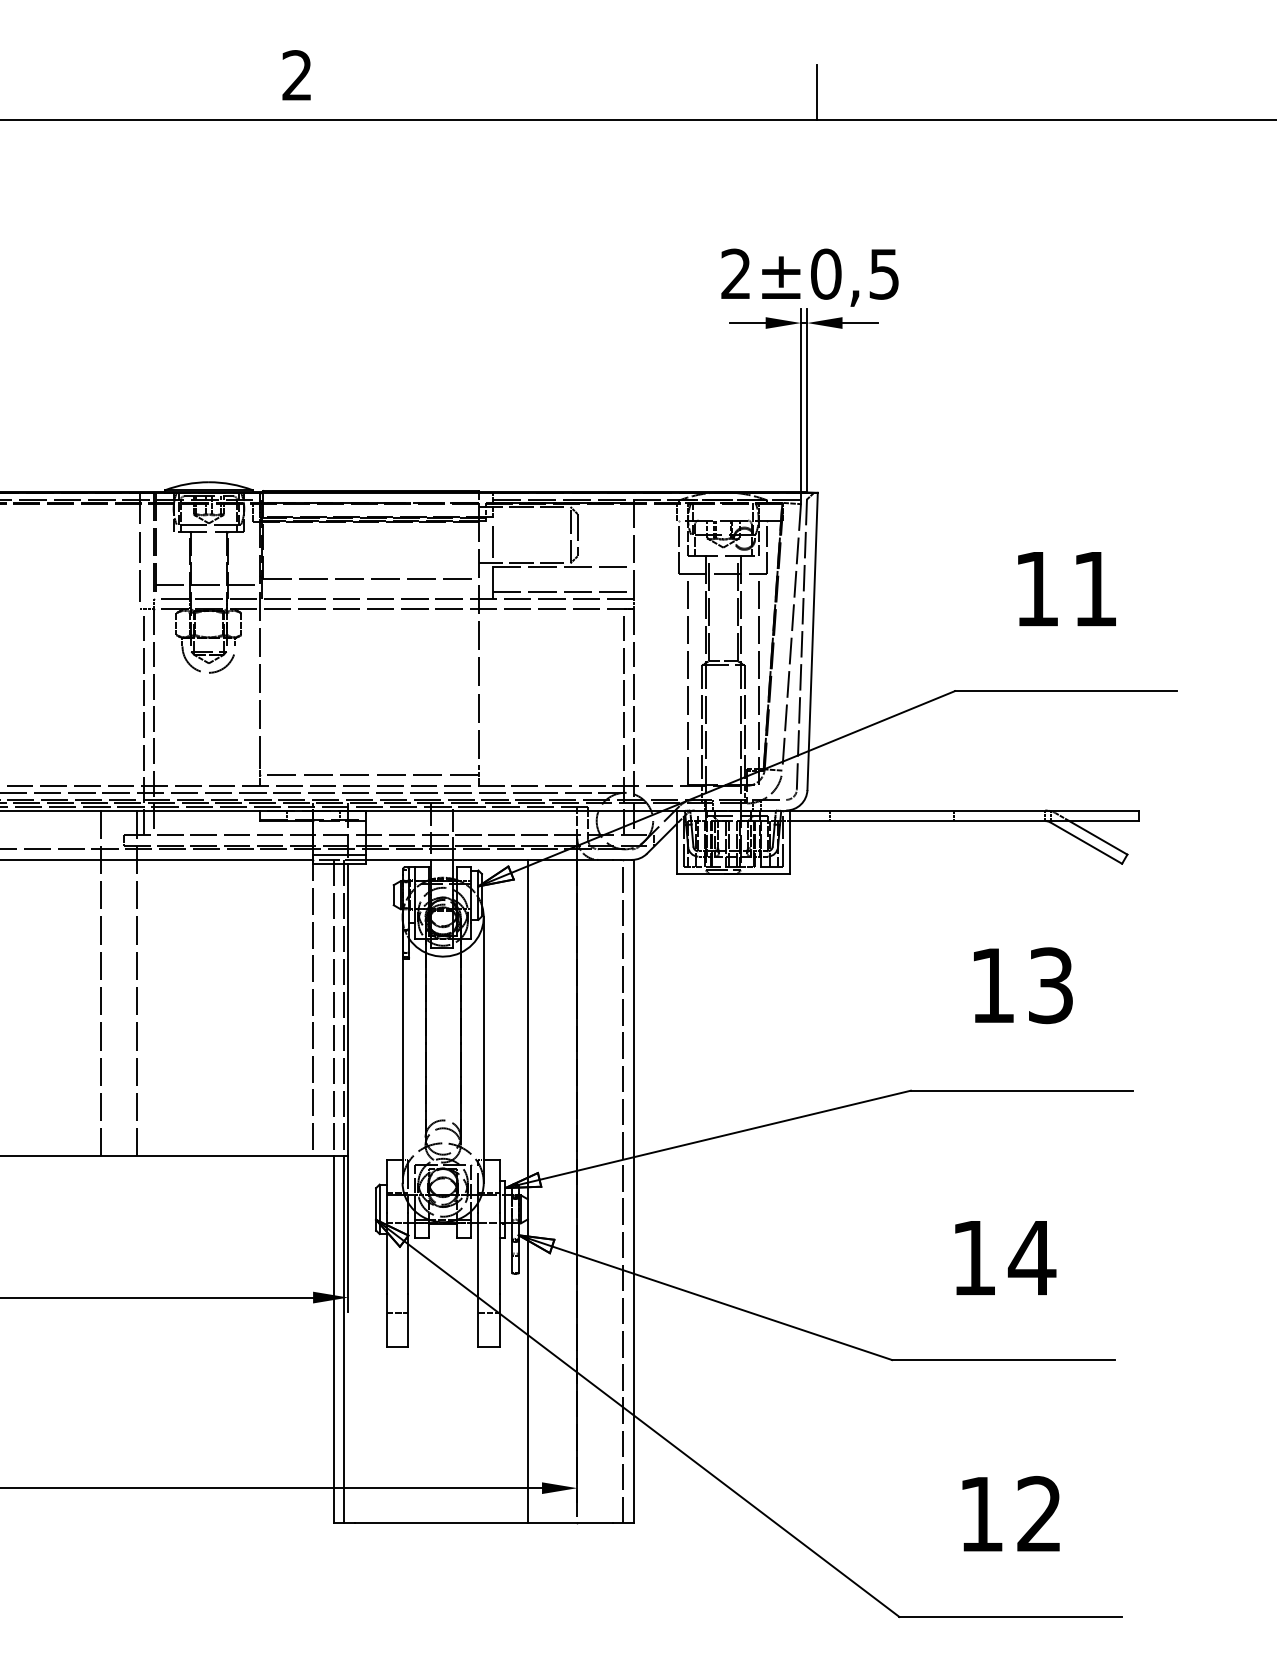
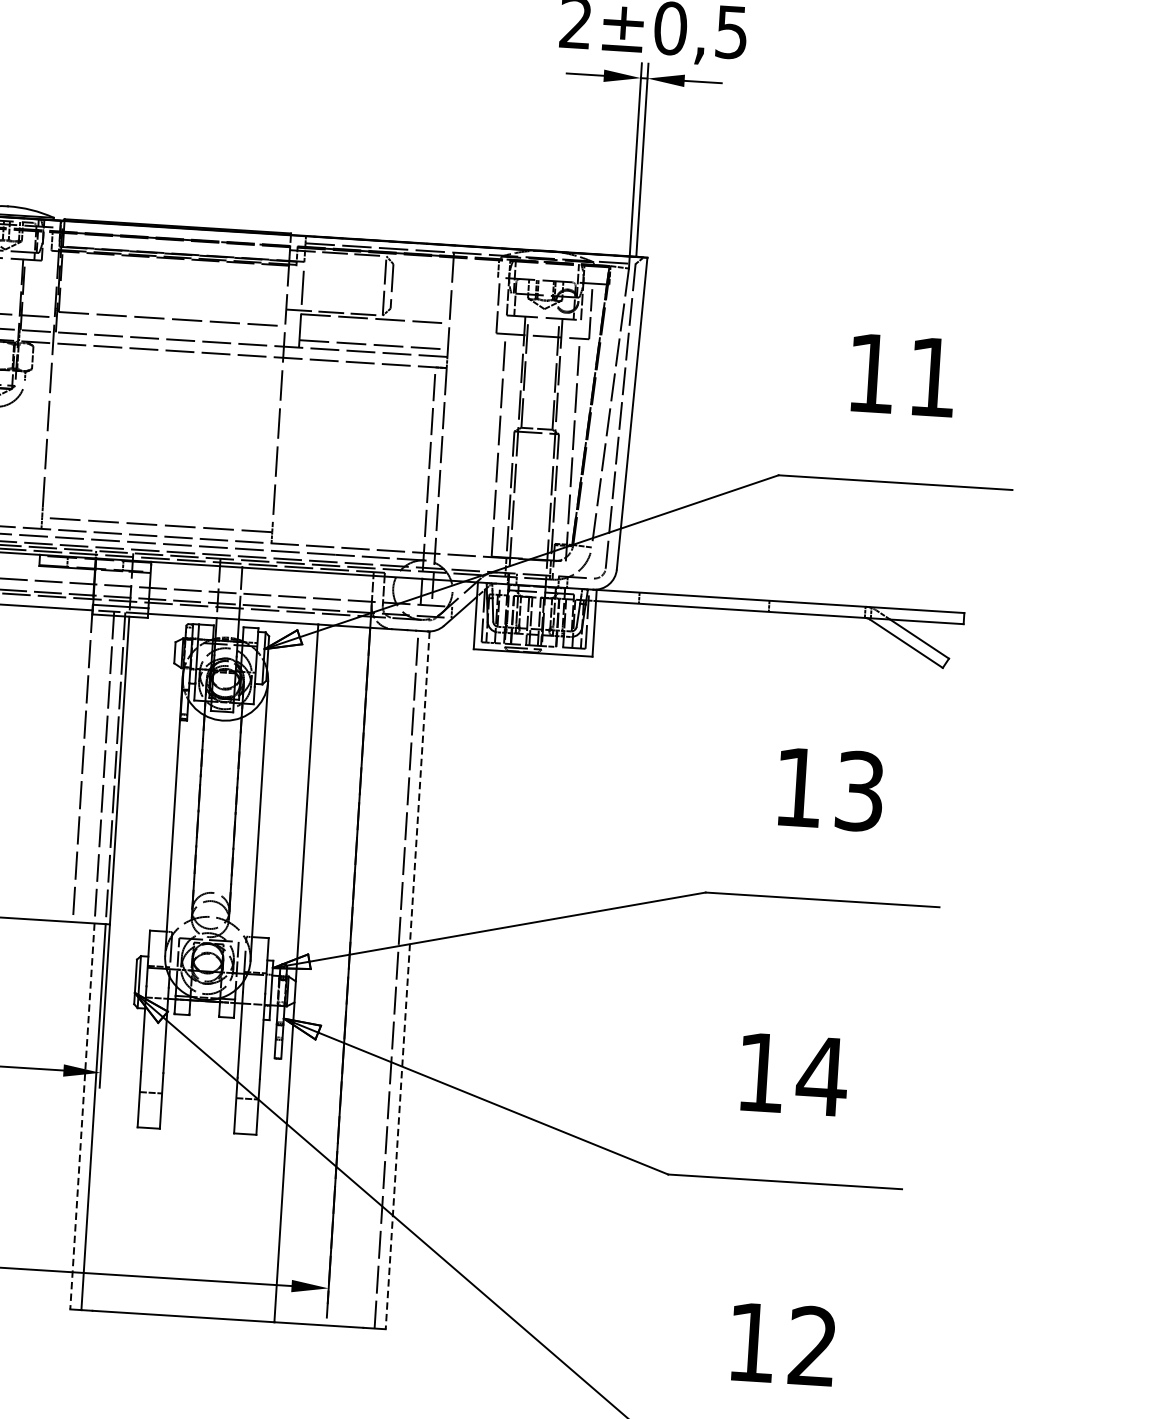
line: (633, 1191) -> (407, 980), solid -> dashed
line: (333, 1339) -> (82, 1115), solid -> dashed

